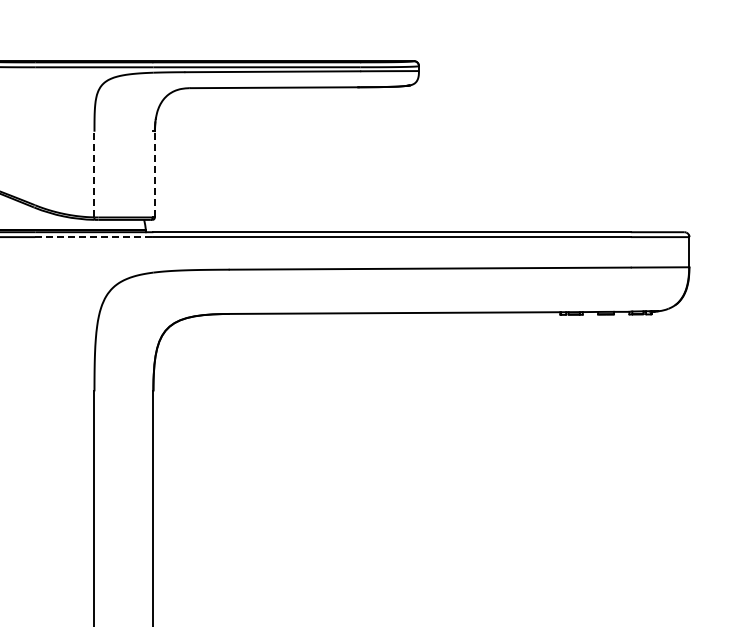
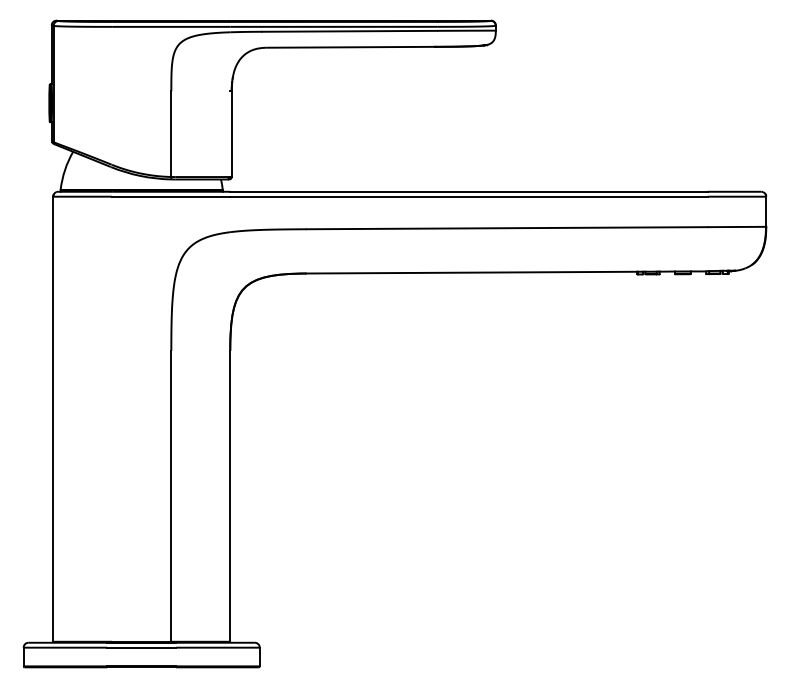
line: (154, 173) -> (231, 133), dashed -> solid
line: (94, 174) -> (171, 134), dashed -> solid
line: (94, 236) -> (171, 196), dashed -> solid

